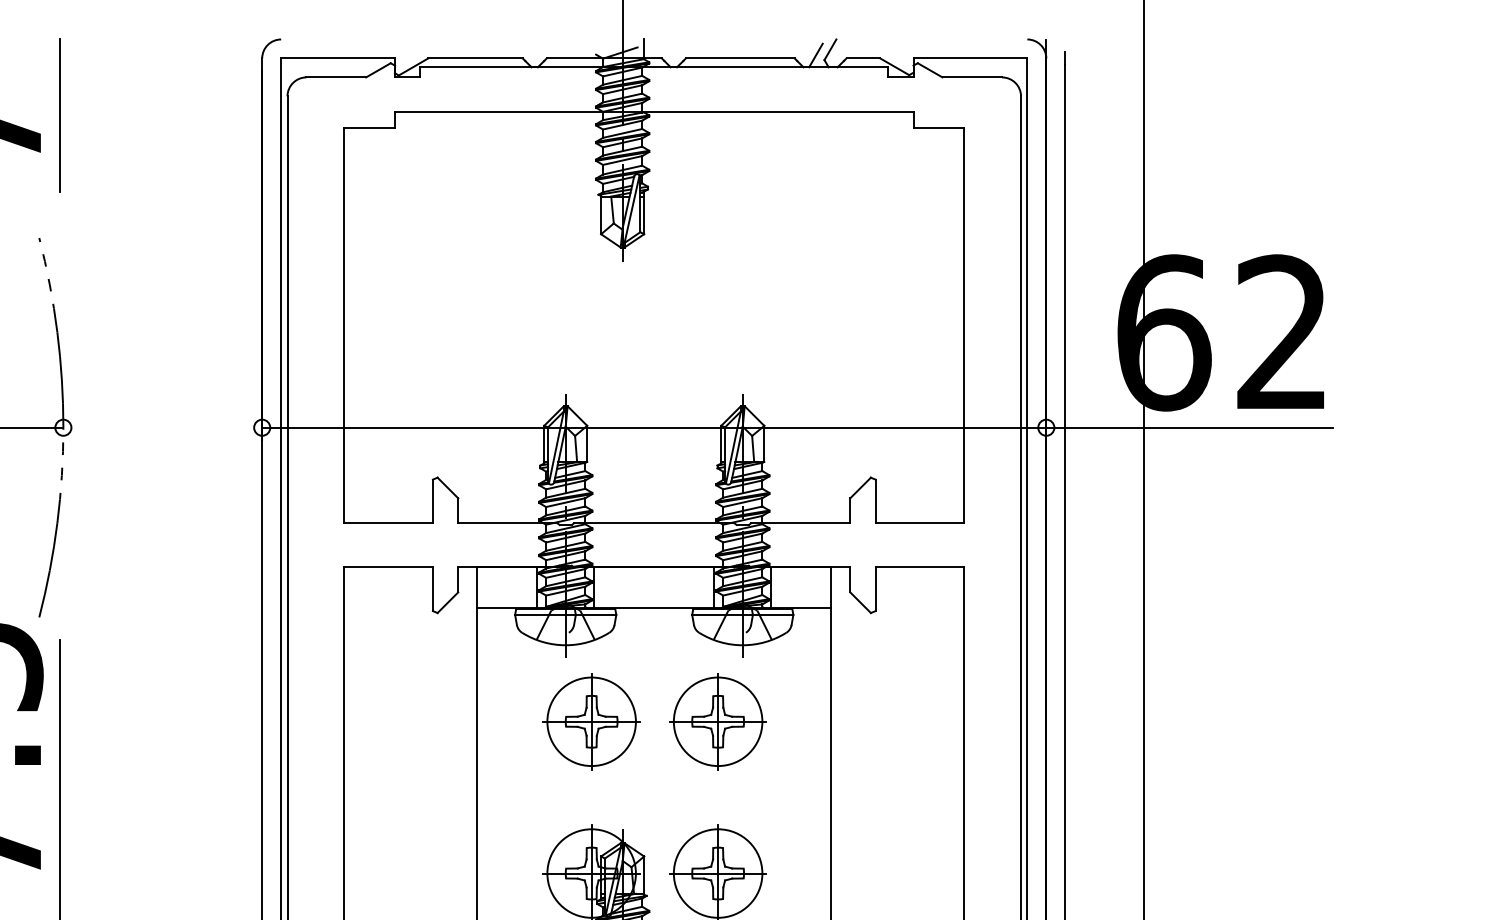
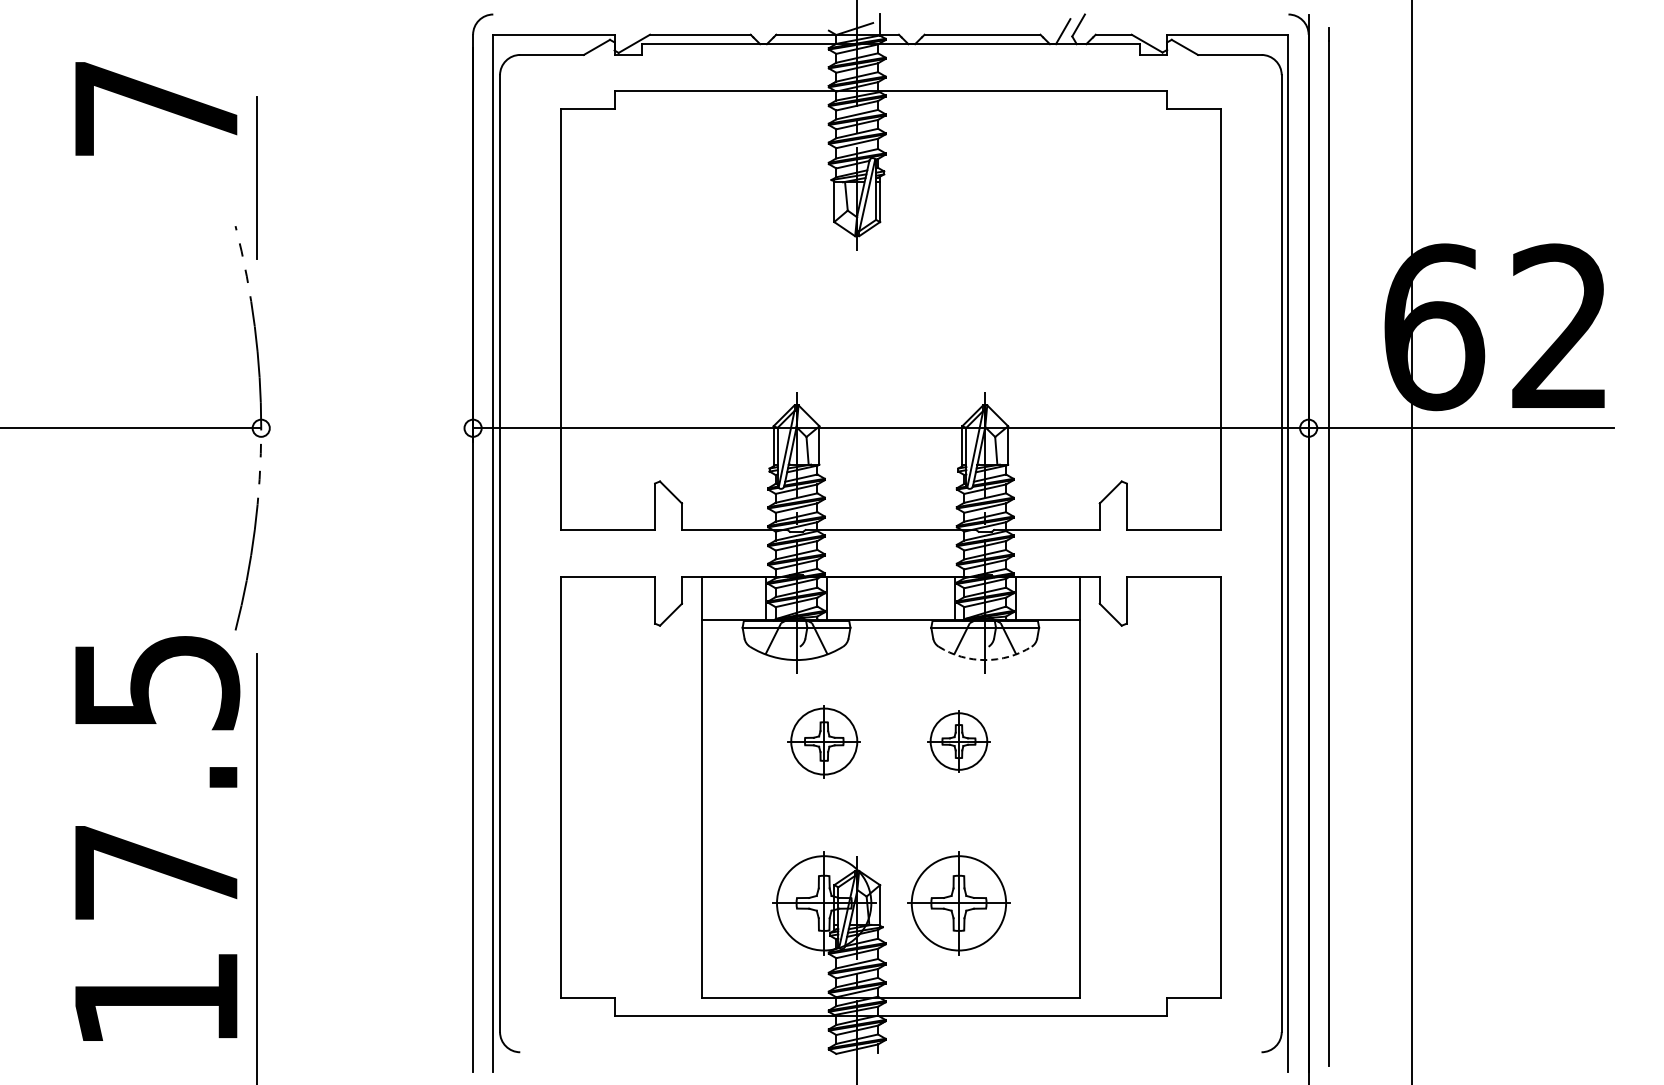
line: (58, 115) -> (256, 177), moved
arc: (743, 645) -> (985, 660), solid -> dashed
part: (591, 721) -> (824, 741), size x0.7
part: (717, 721) -> (958, 741), size x0.6

